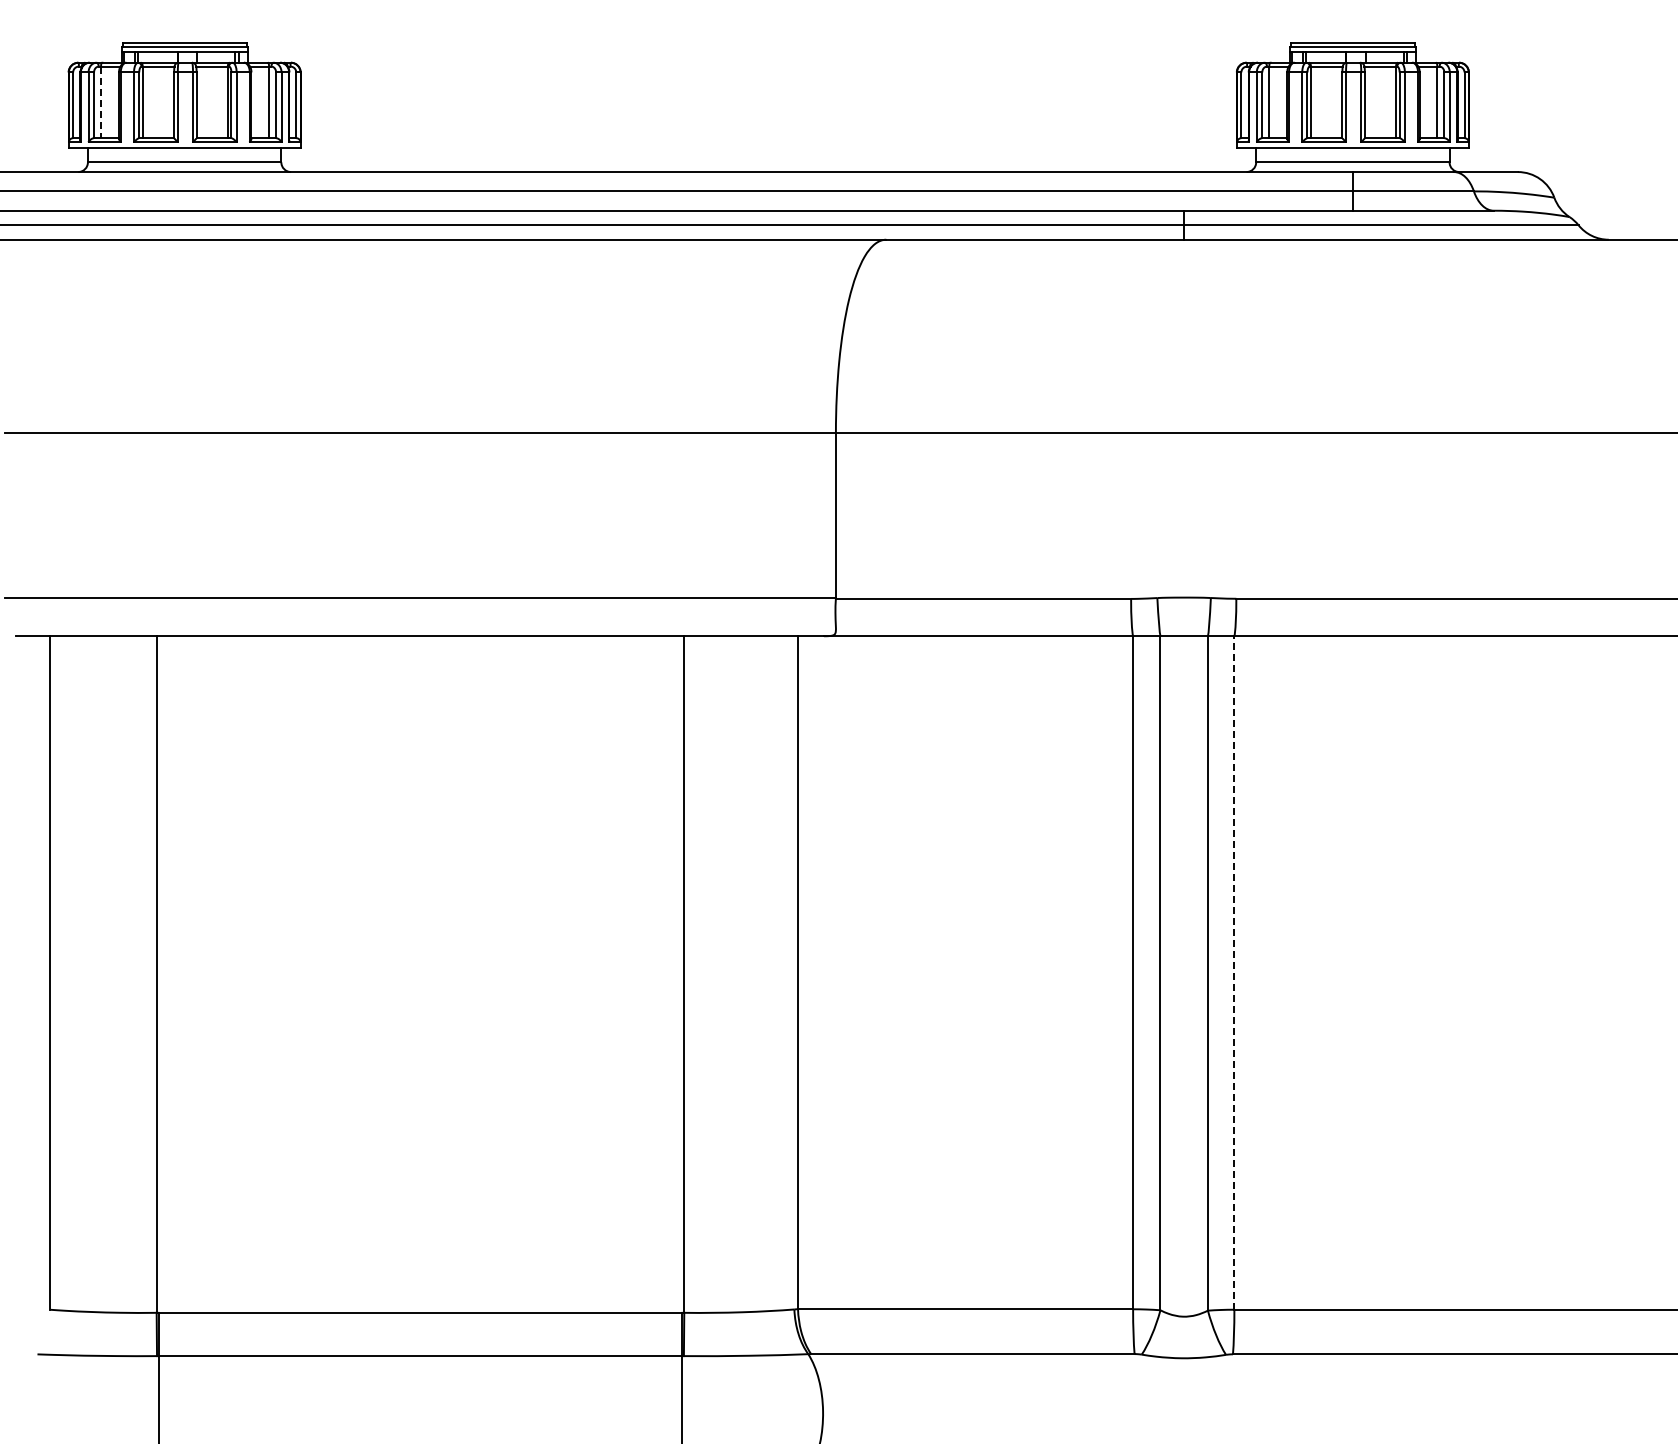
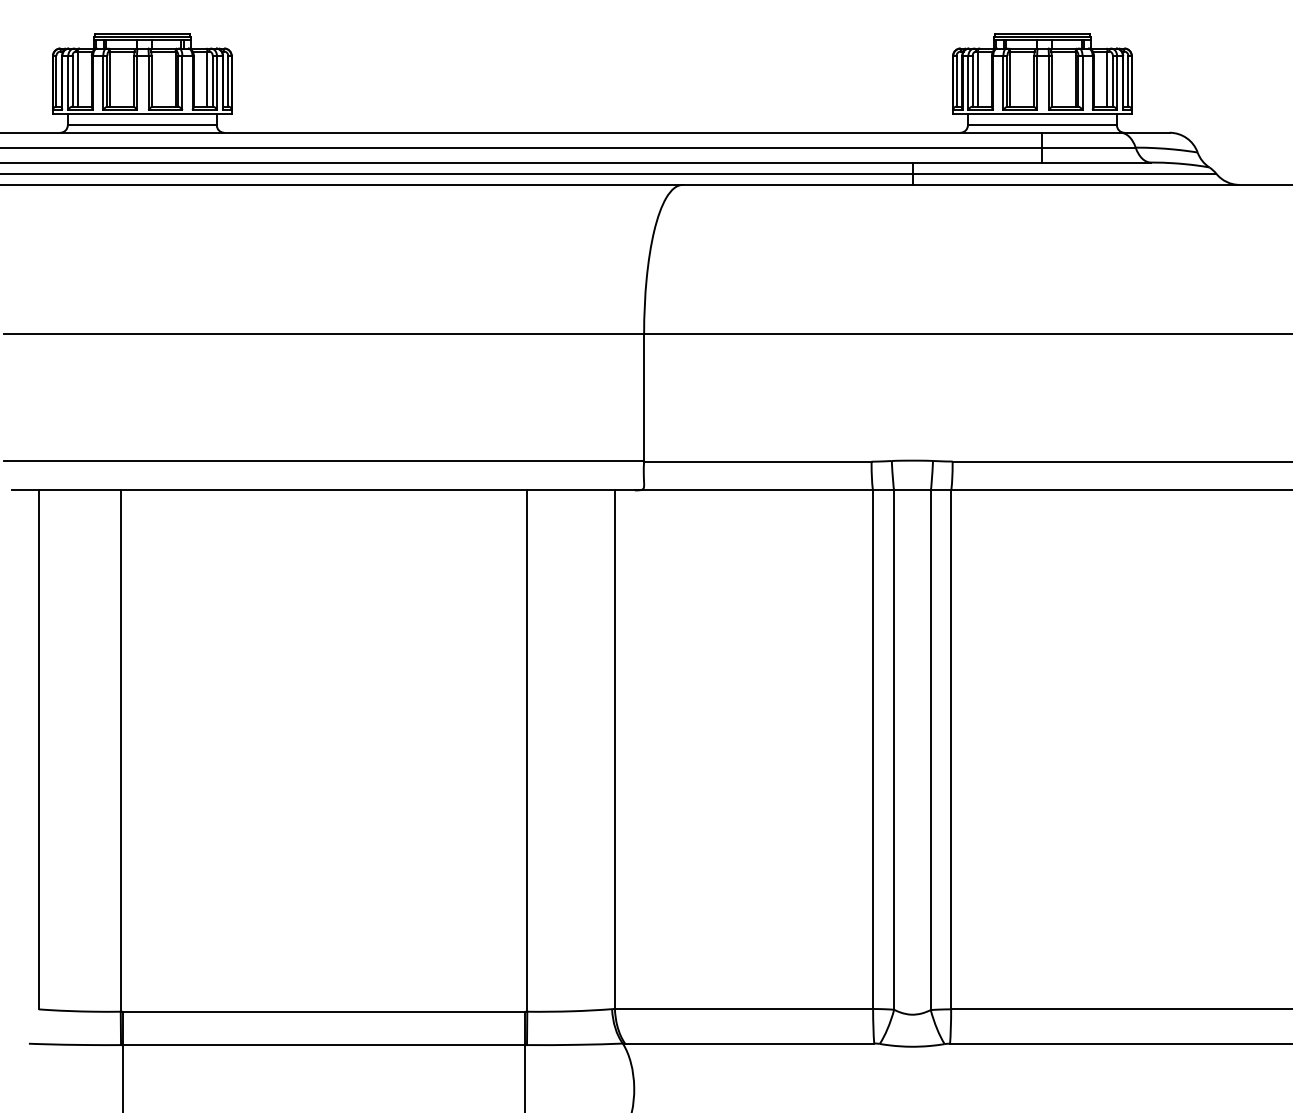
line: (101, 102) -> (78, 79), dashed -> solid
line: (1234, 973) -> (951, 750), dashed -> solid

